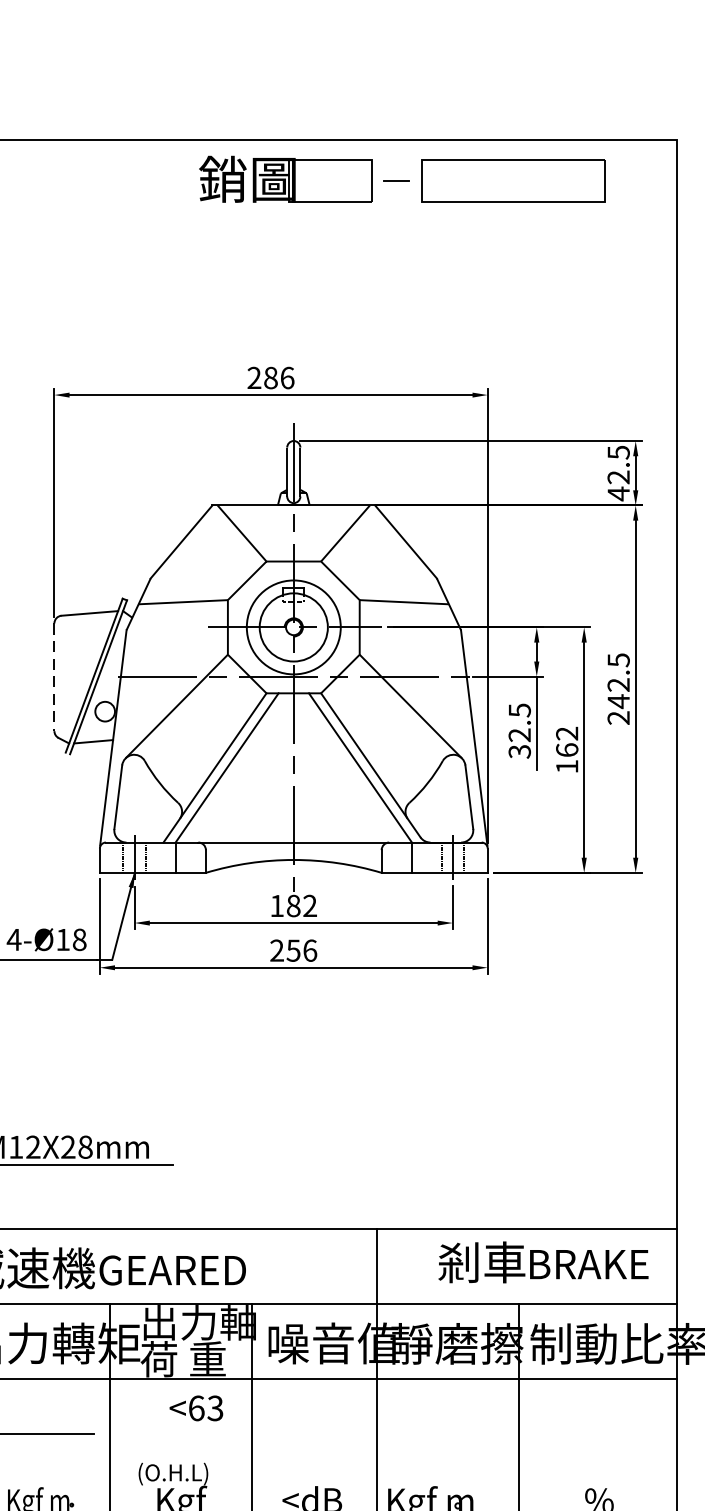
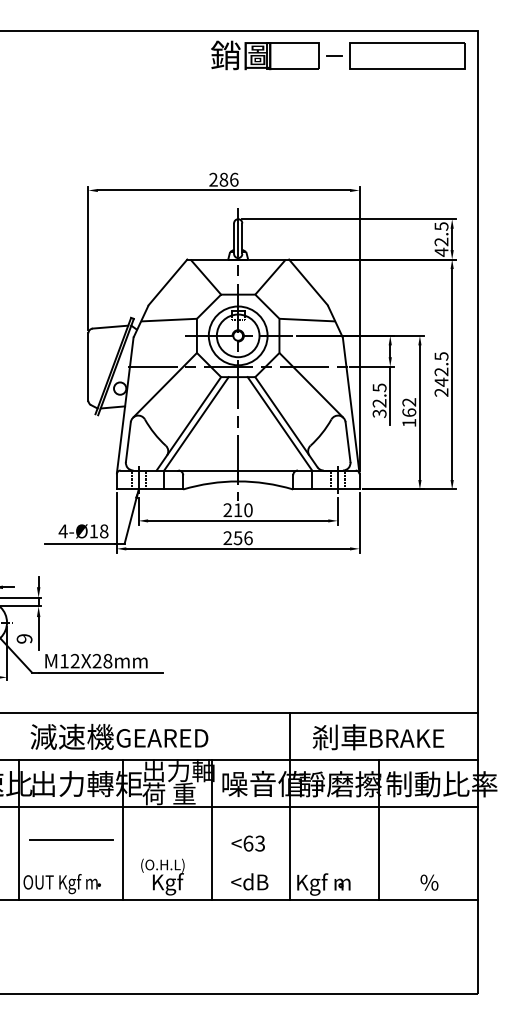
part: (402, 179) -> (338, 55), moved
line: (54, 677) -> (88, 367), dashed -> solid
text: (292, 906) -> (237, 510), 182 -> 210
text: (543, 1262) -> (378, 737), moved
text: (195, 1408) -> (247, 843), moved

